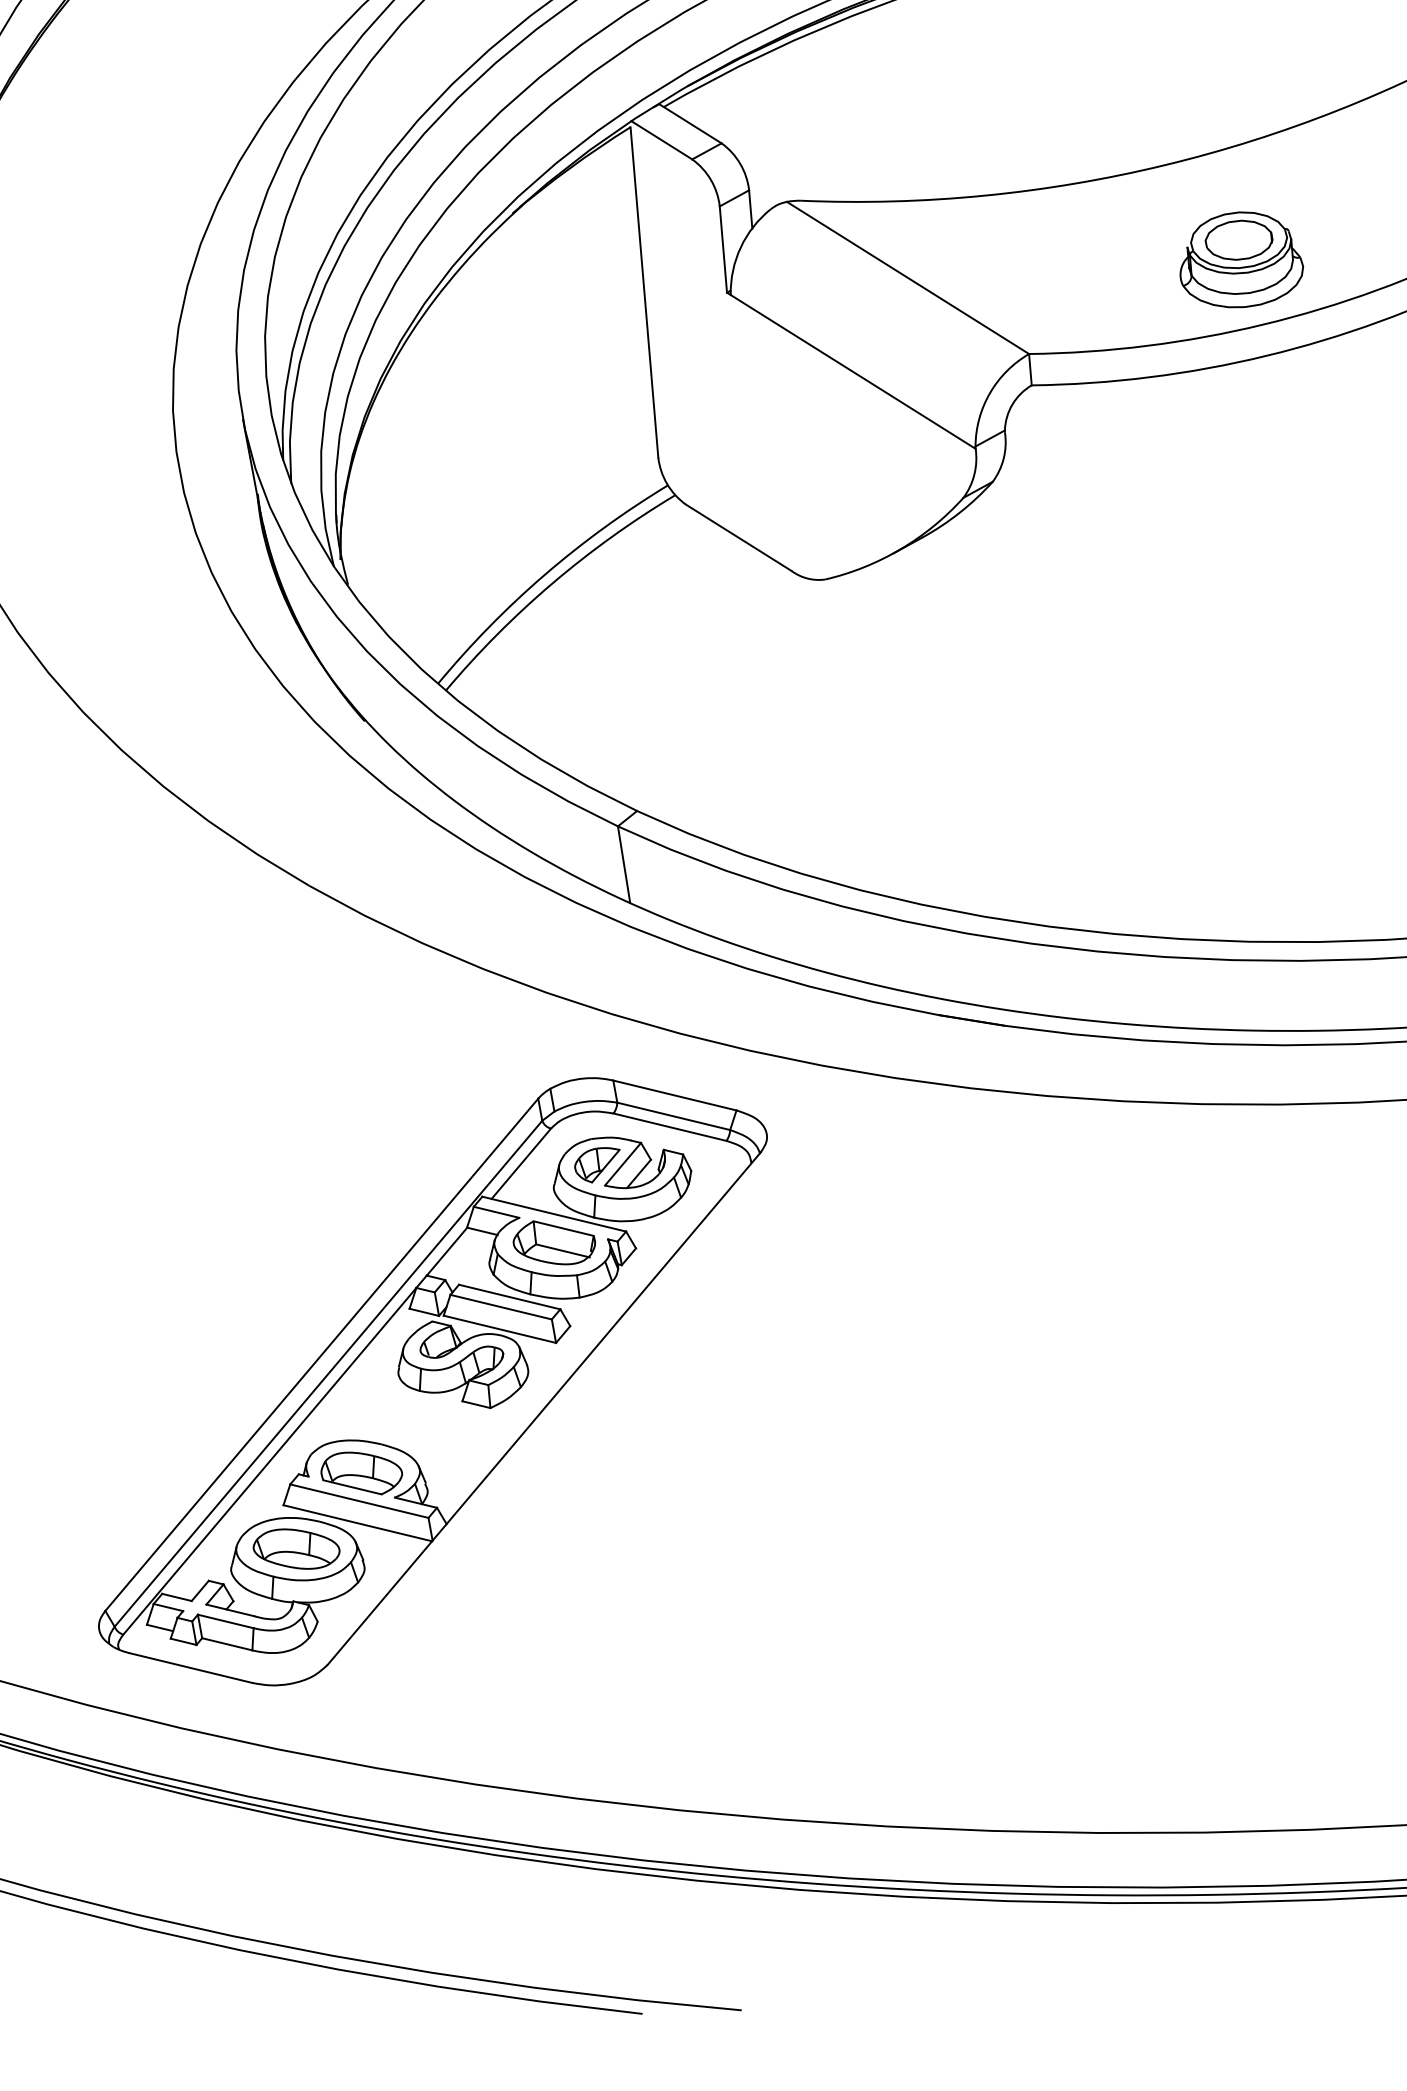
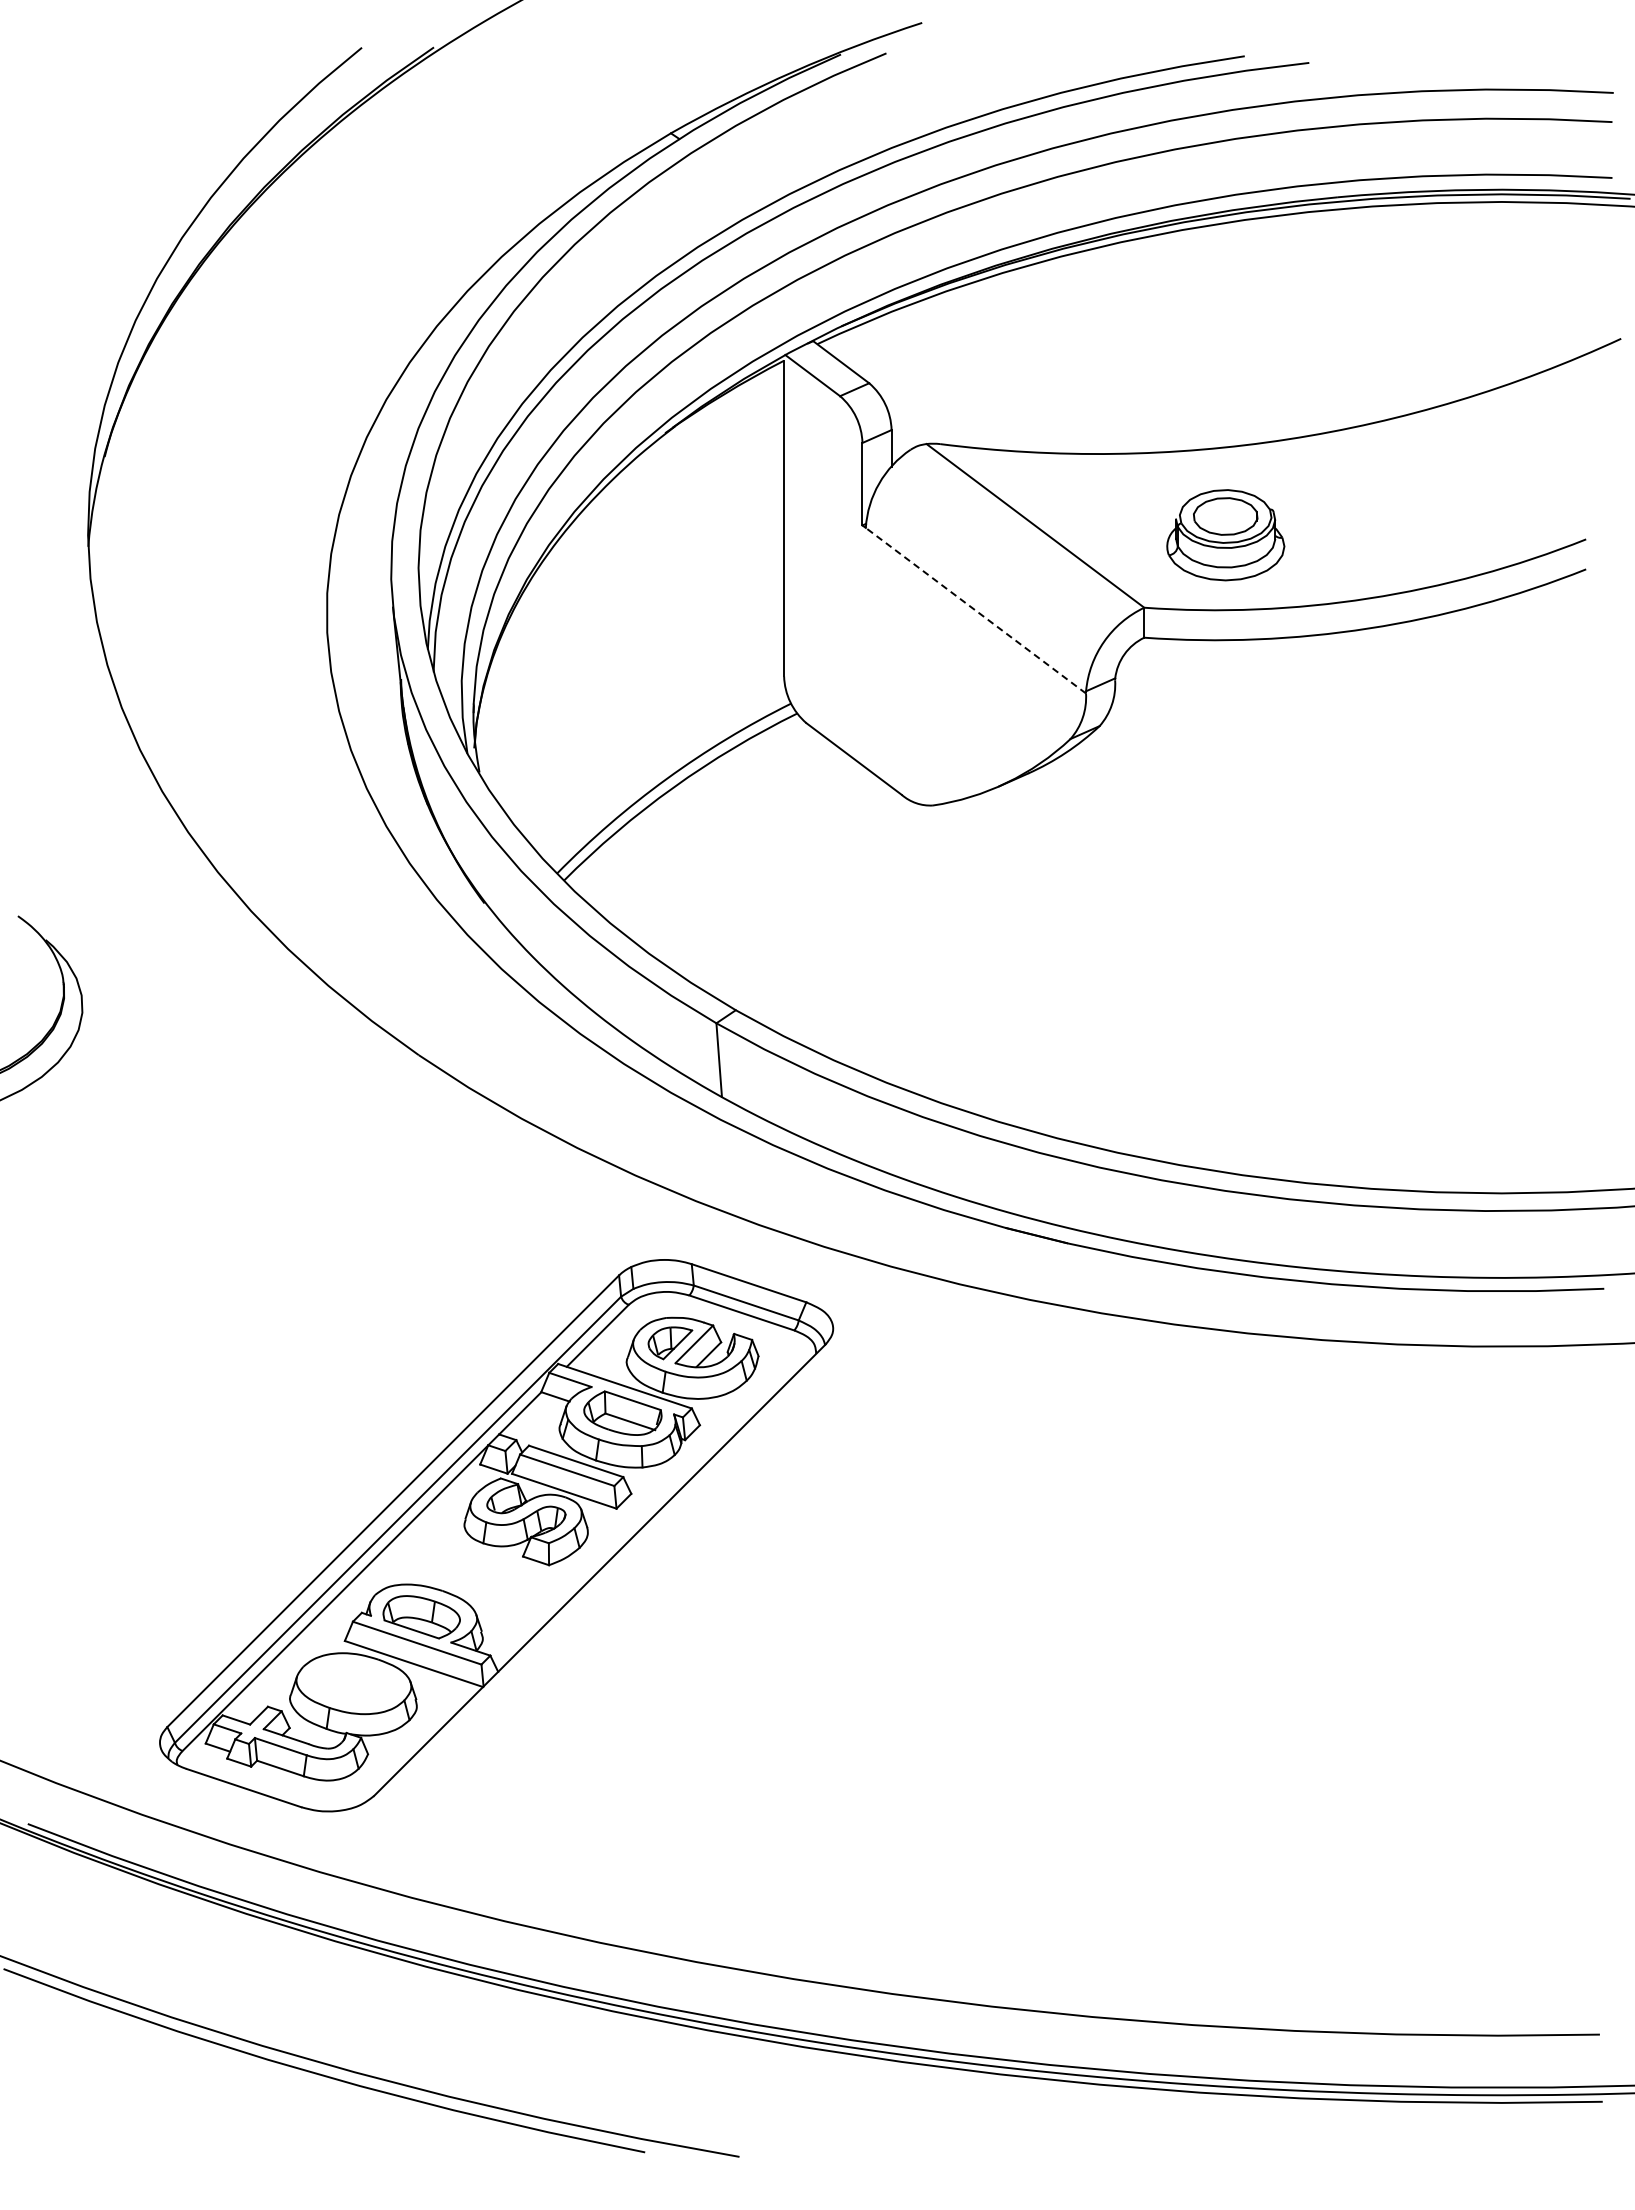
part: (1240, 260) -> (1225, 535), moved
line: (852, 371) -> (975, 610), solid -> dashed
part: (296, 1548) -> (353, 1683), removed

